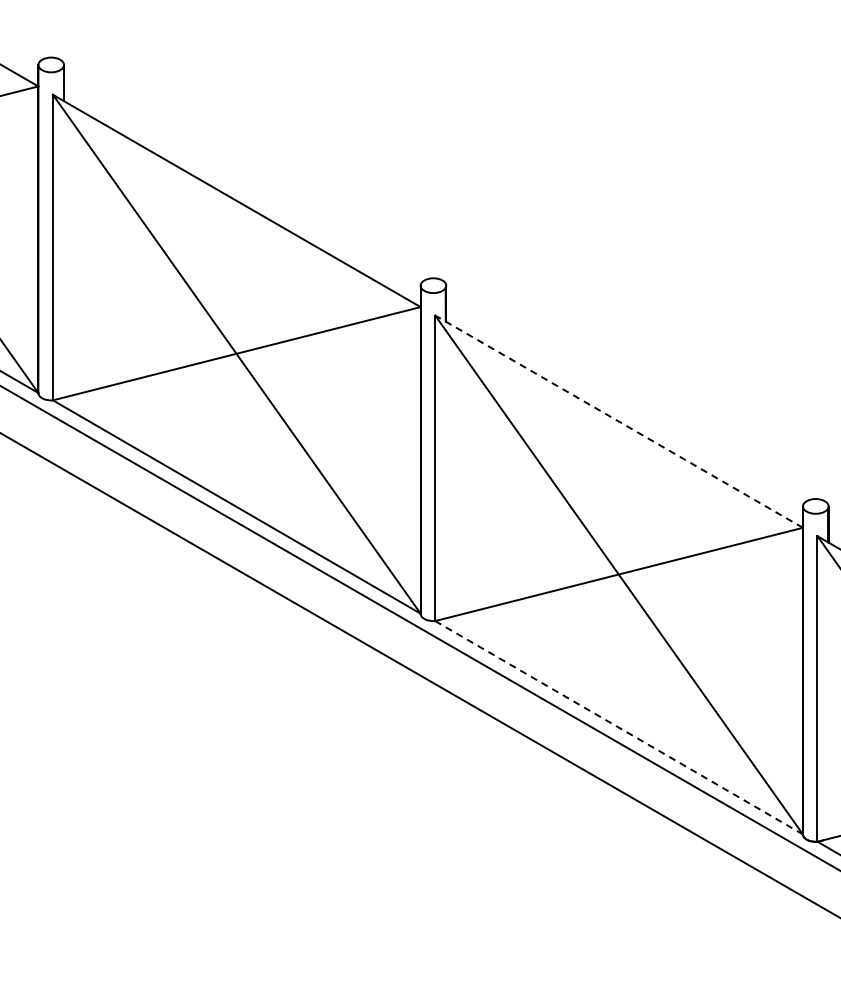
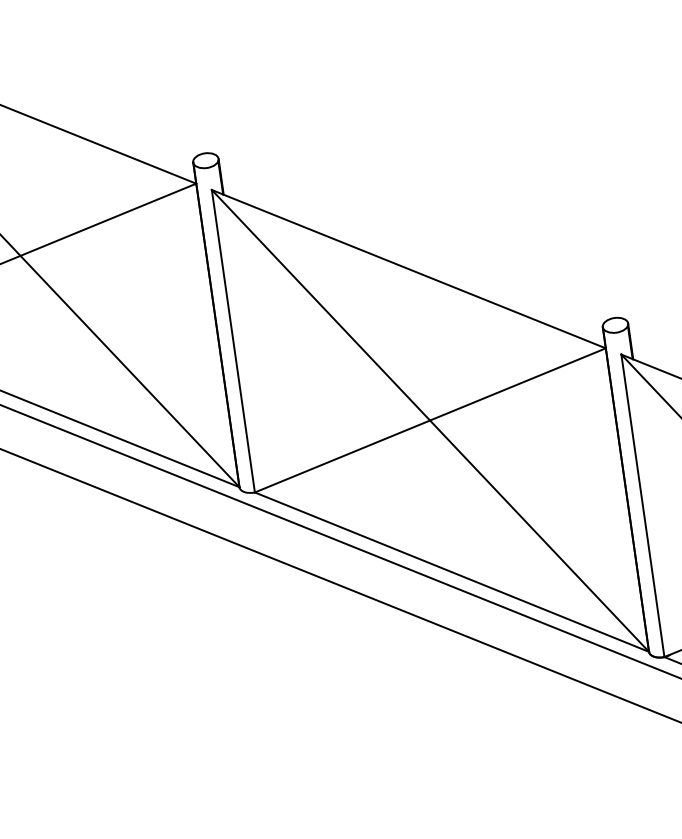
line: (618, 421) -> (408, 269), dashed -> solid
line: (619, 727) -> (452, 571), dashed -> solid

